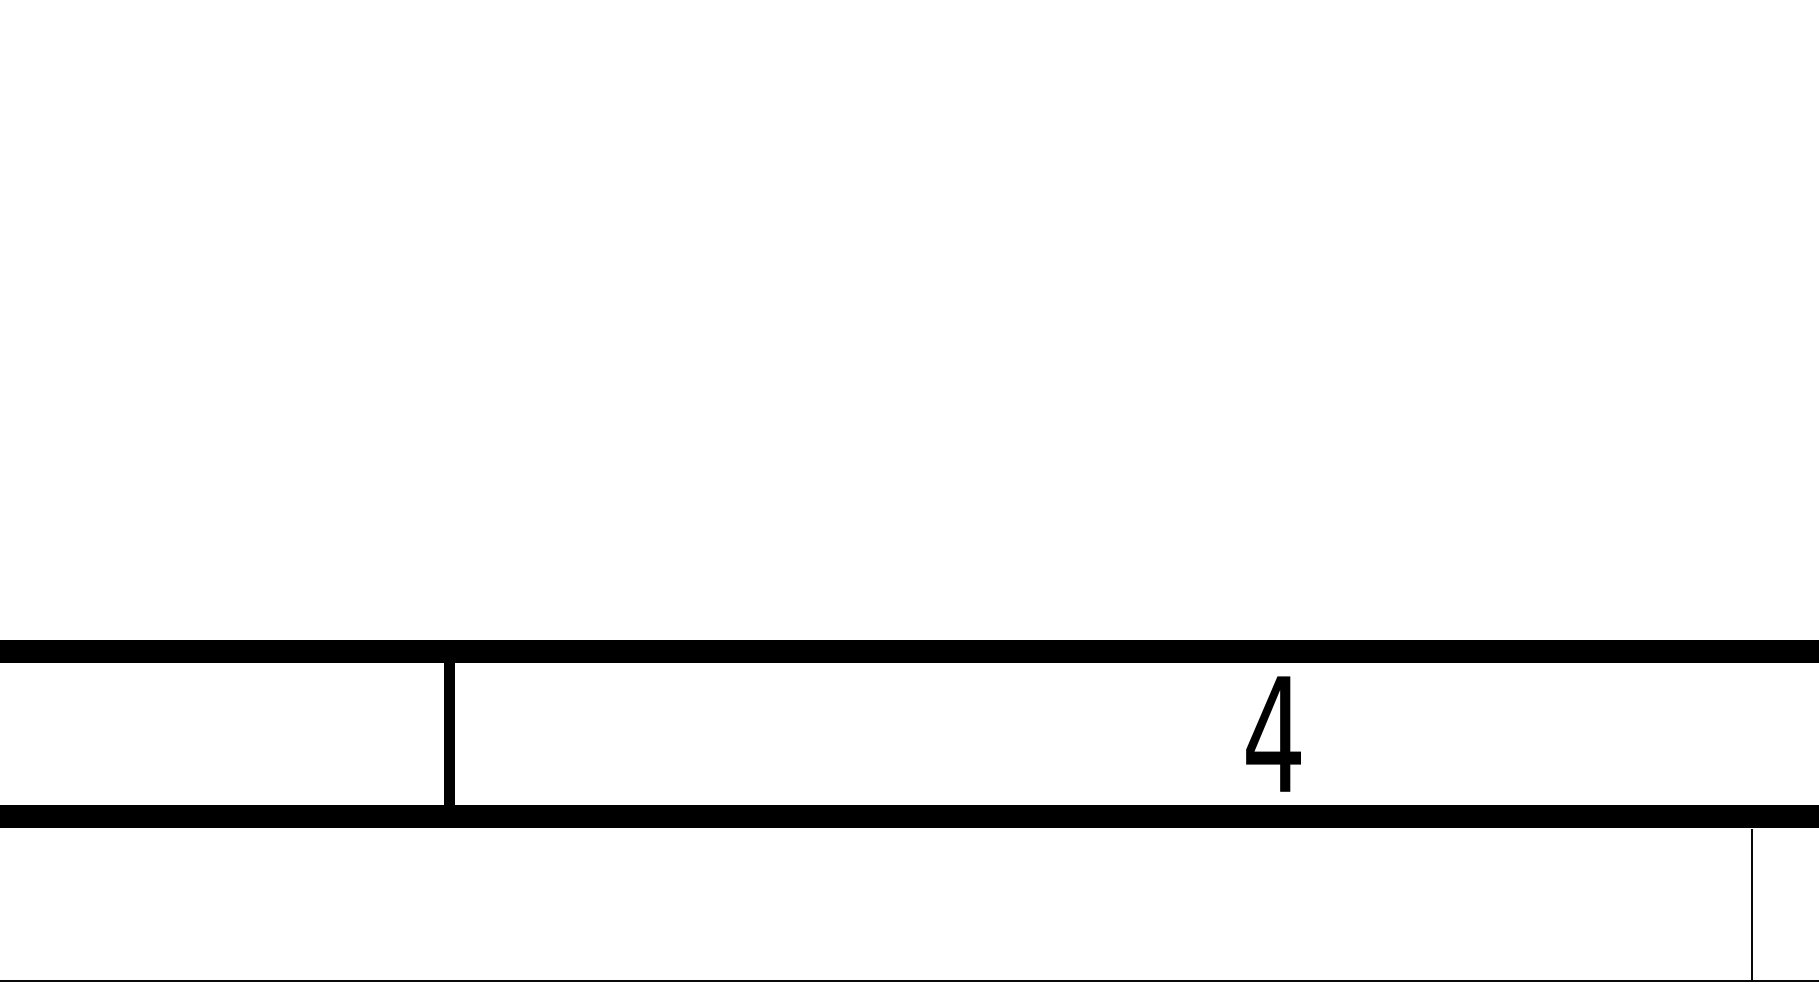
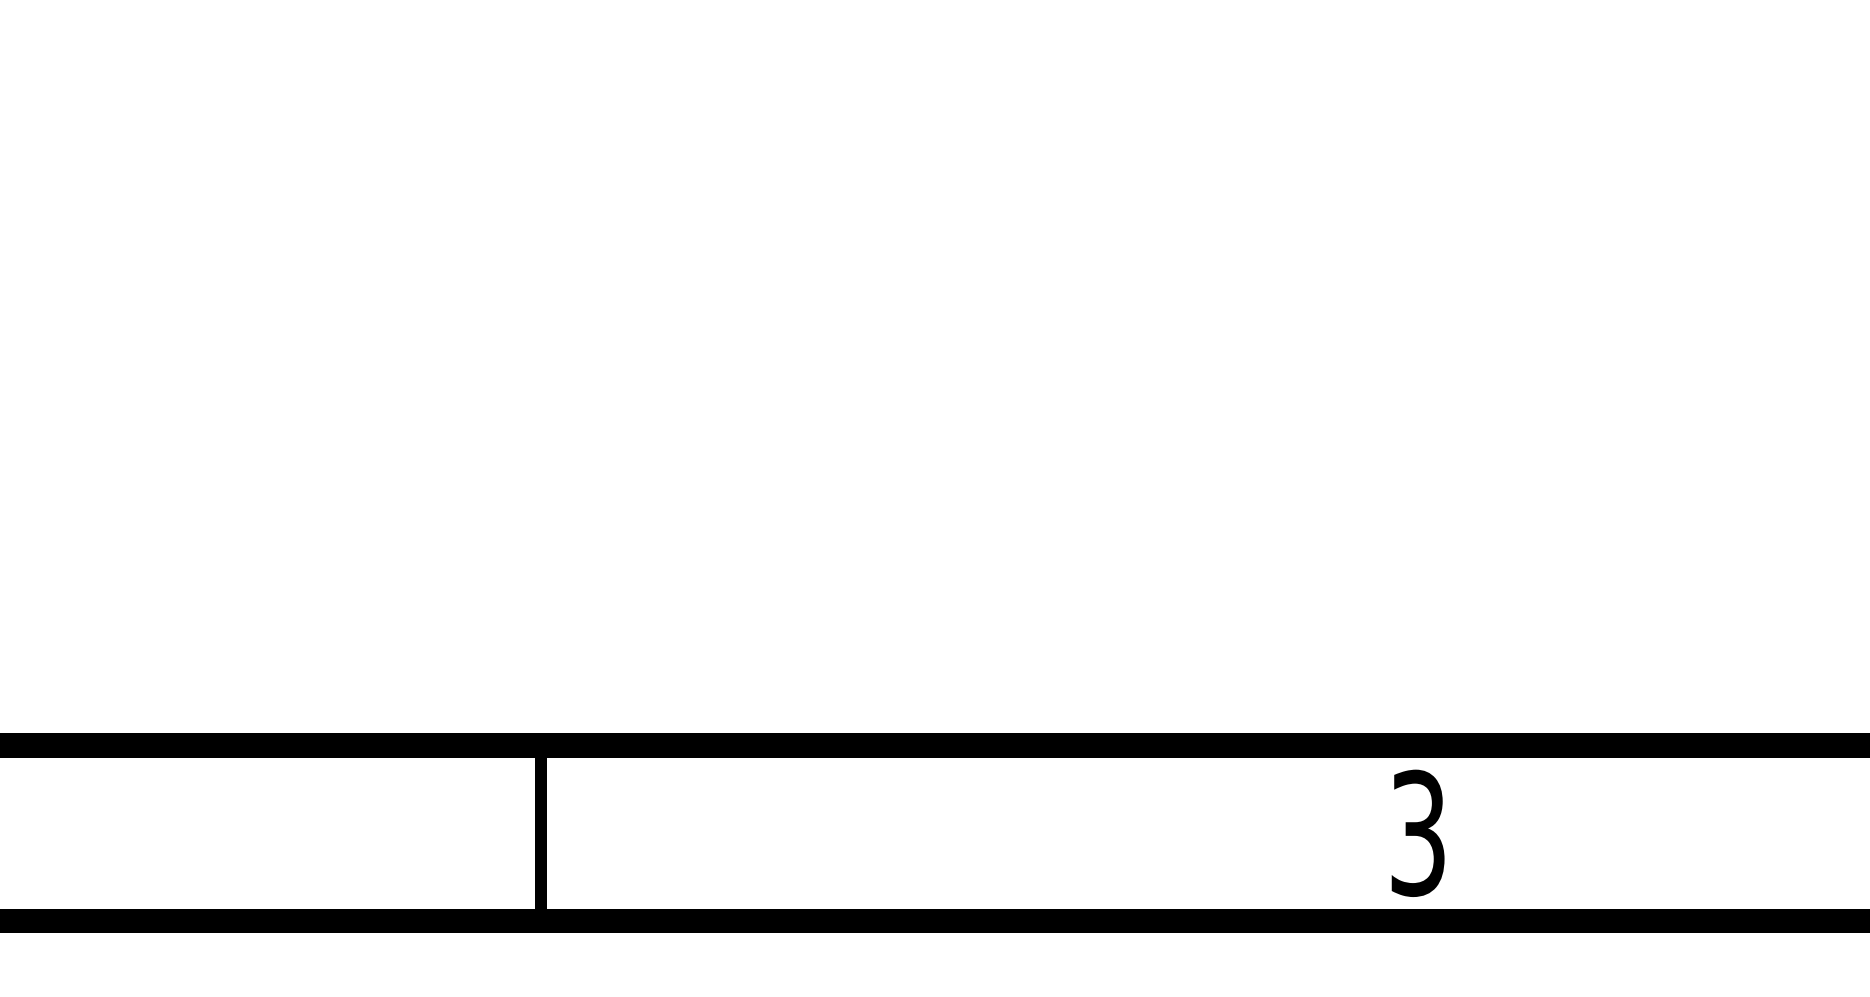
text: (1273, 733) -> (1417, 832), 4 -> 3

